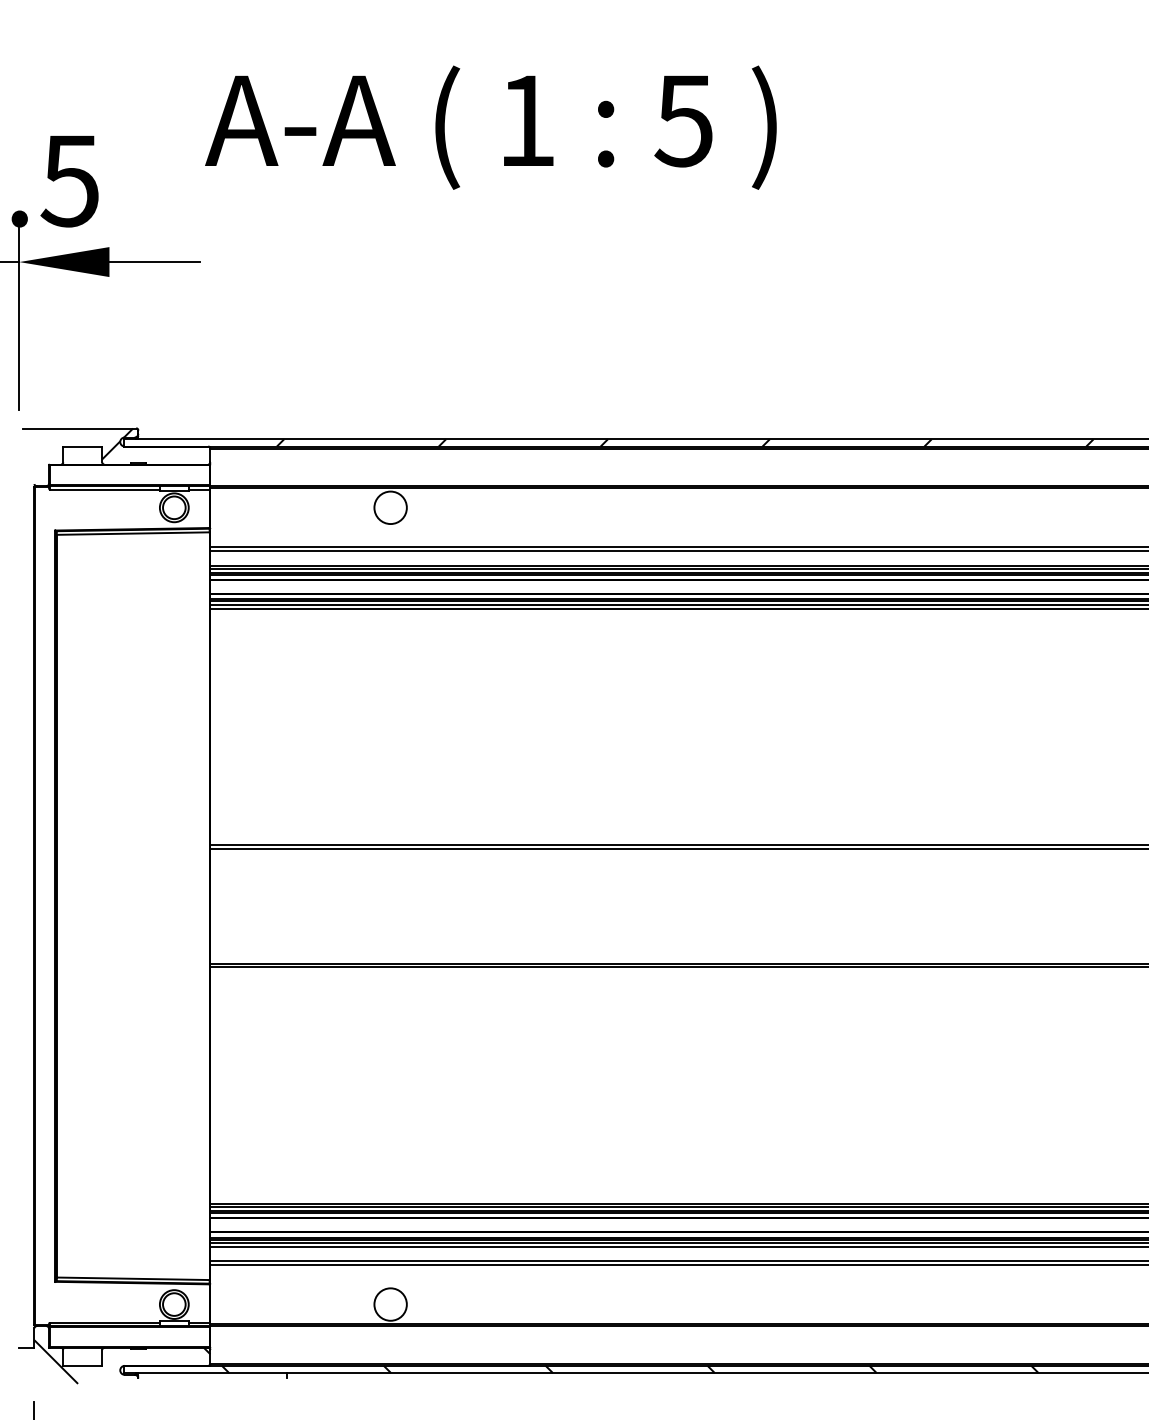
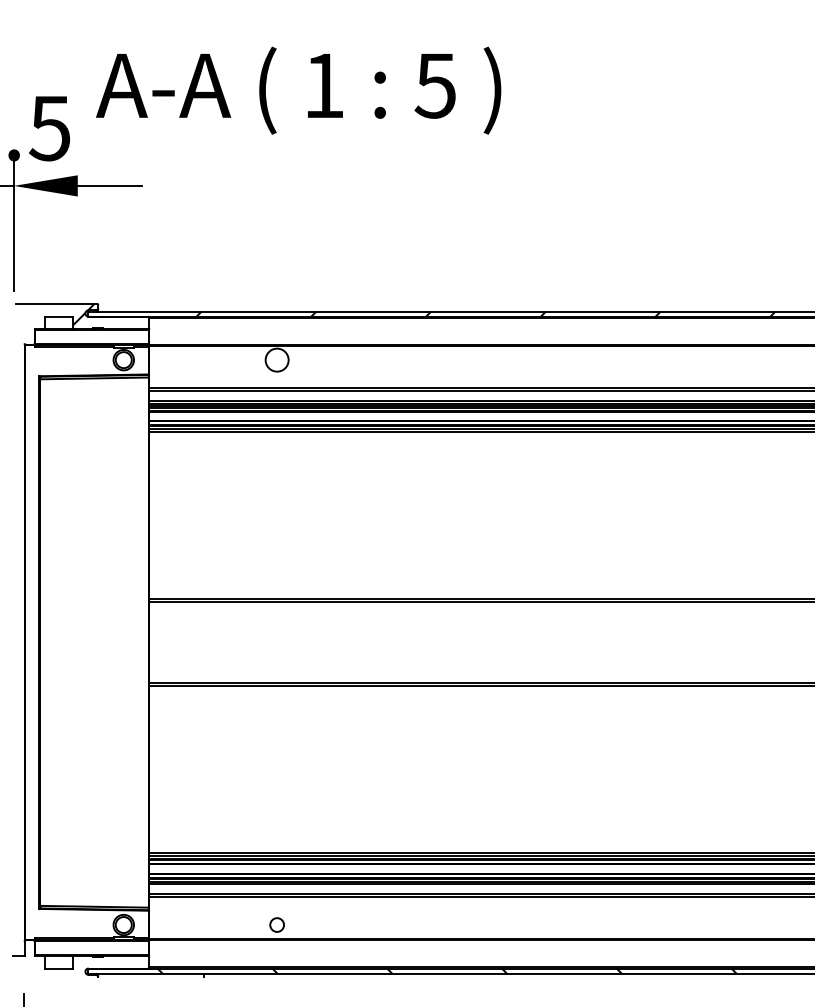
text: (490, 127) -> (298, 90), moved
circle: (390, 1304) -> (277, 925), size x0.6
hatch: (122, 1361) -> (87, 965), removed

